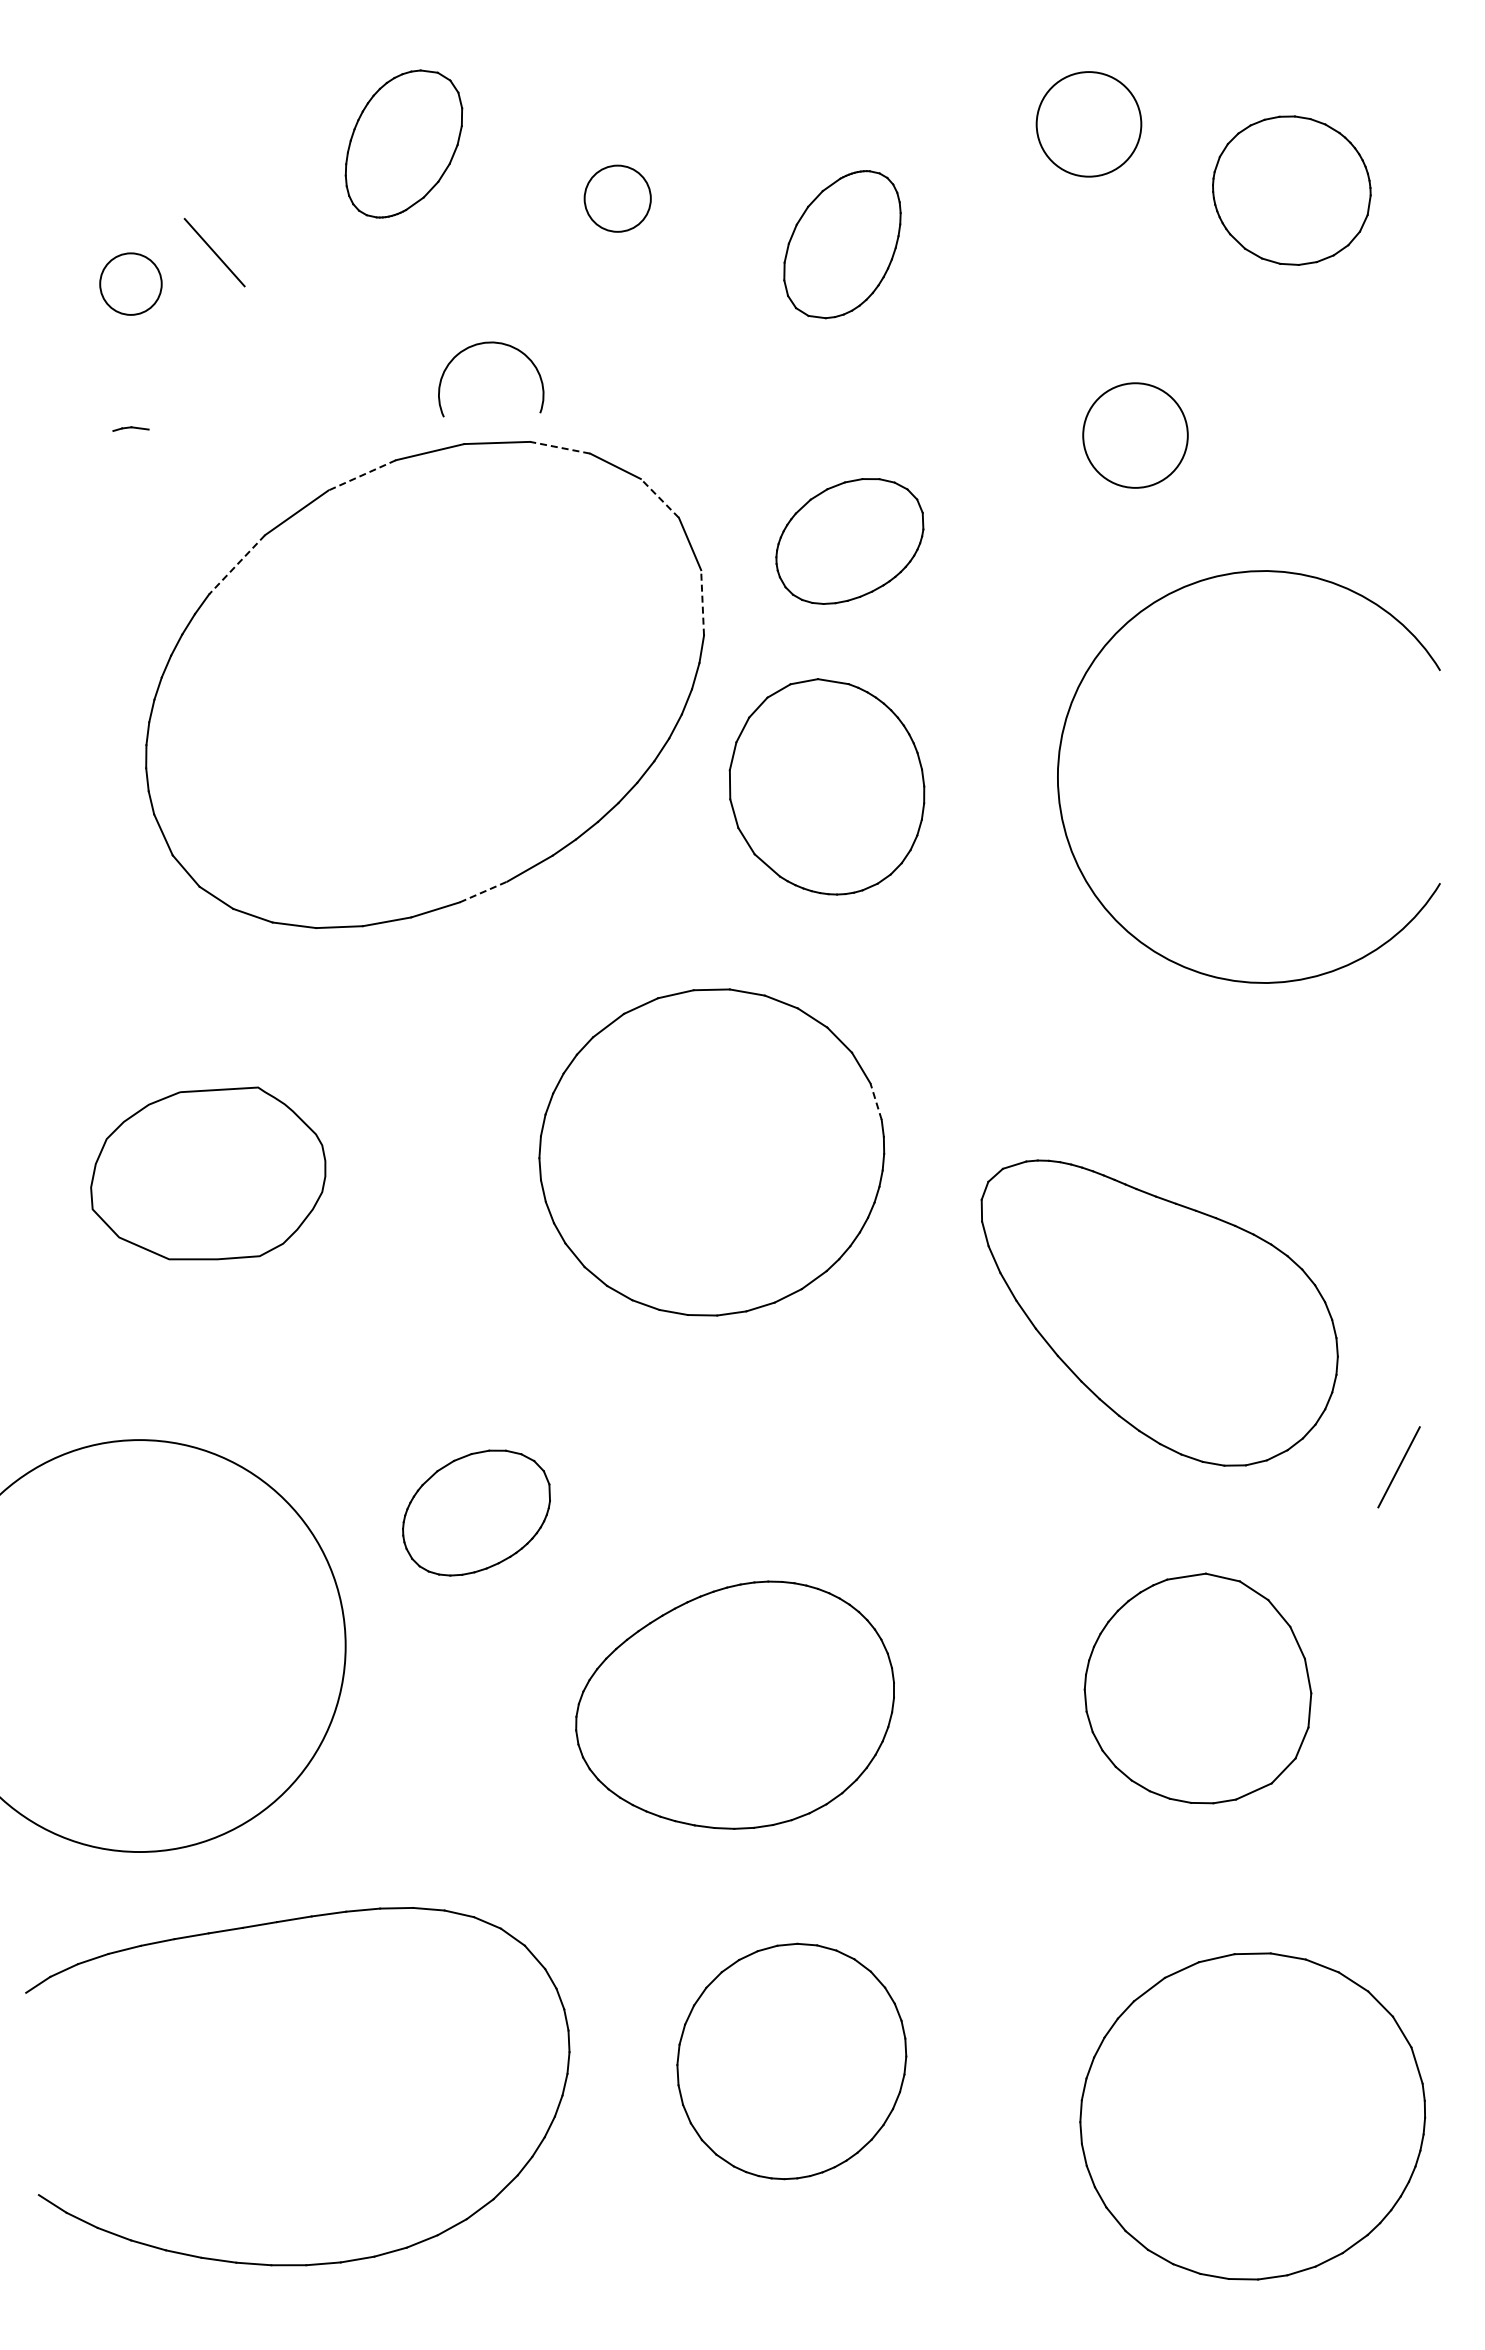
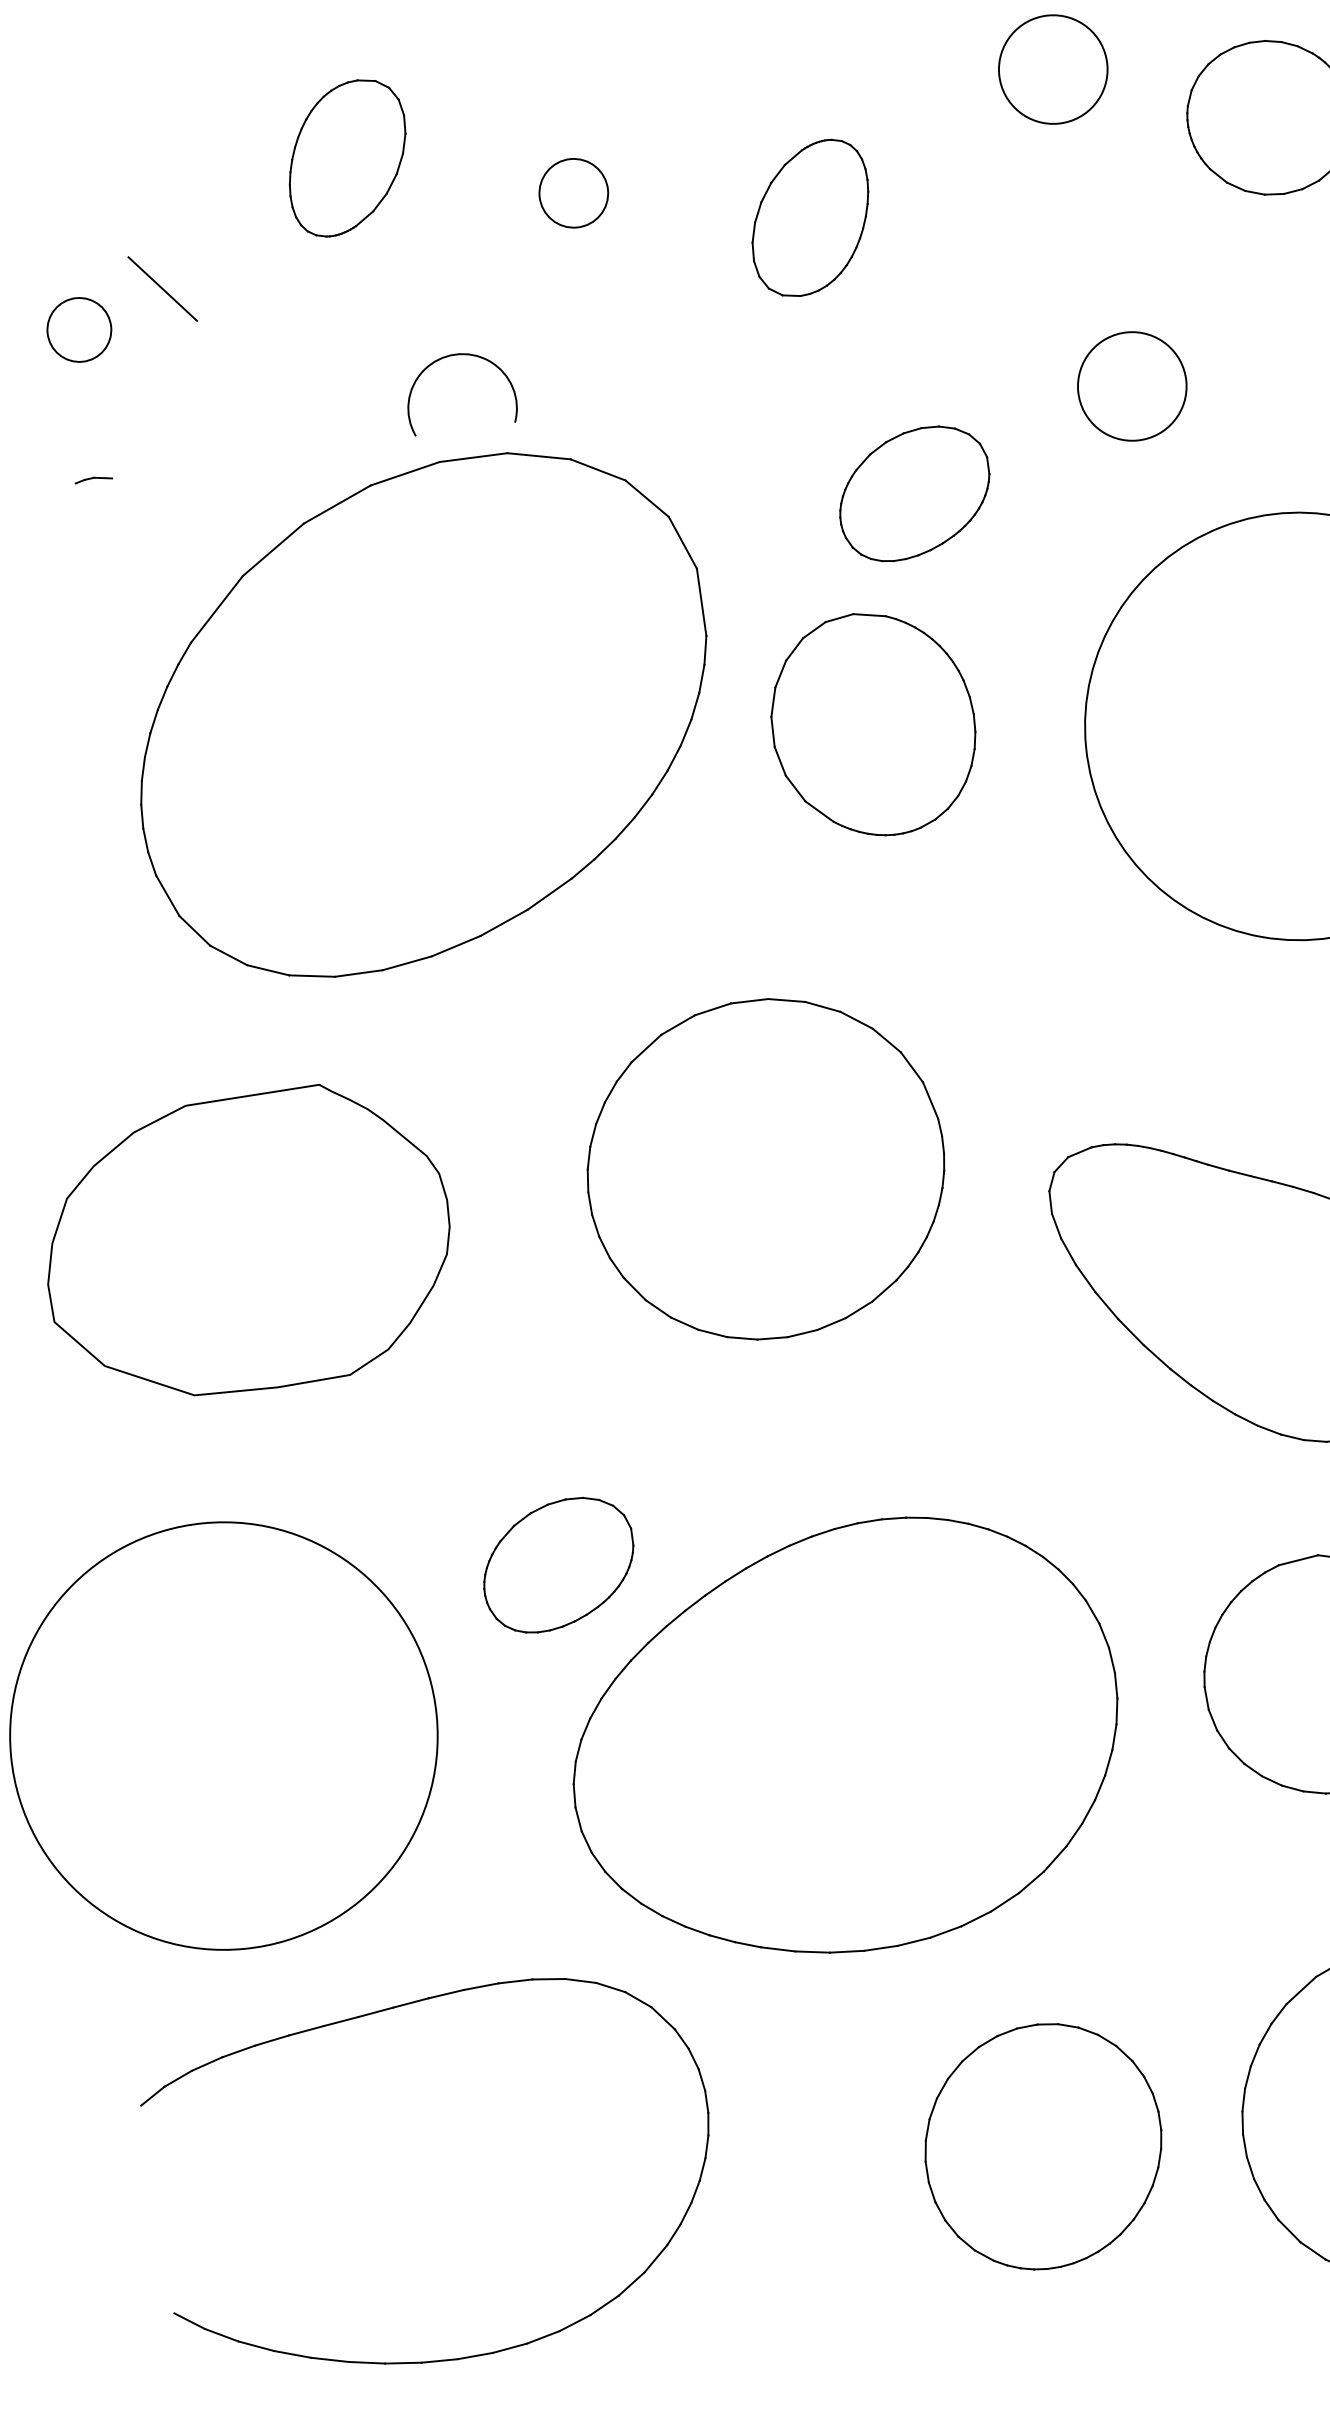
line: (560, 447) -> (539, 455), dashed -> solid
line: (361, 475) -> (336, 504), dashed -> solid
line: (659, 498) -> (646, 498), dashed -> solid
part: (849, 541) -> (914, 493), moved
line: (237, 564) -> (217, 608), dashed -> solid
line: (702, 602) -> (701, 601), dashed -> solid
part: (826, 786) -> (872, 724), moved
line: (484, 891) -> (505, 922), dashed -> solid
line: (876, 1101) -> (930, 1100), dashed -> solid
part: (208, 1173) -> (247, 1241), size x1.67
part: (734, 1705) -> (844, 1738), size x1.67
part: (791, 2061) -> (1043, 2146), moved

